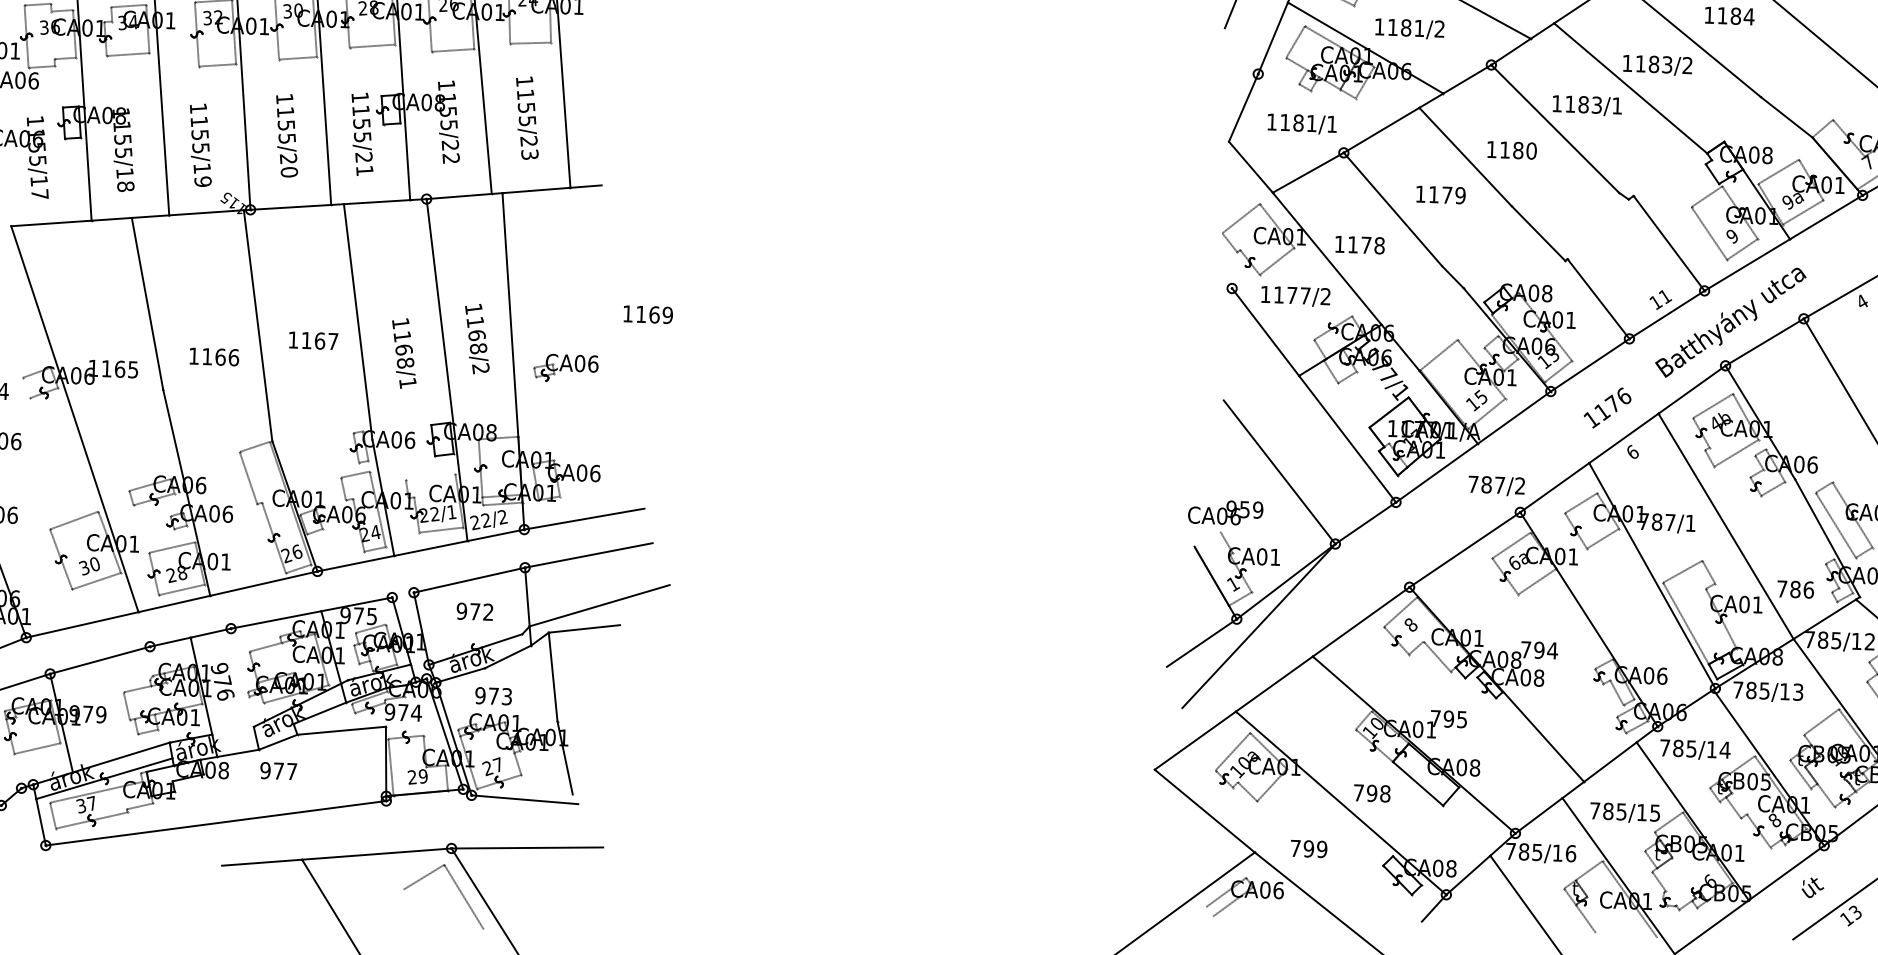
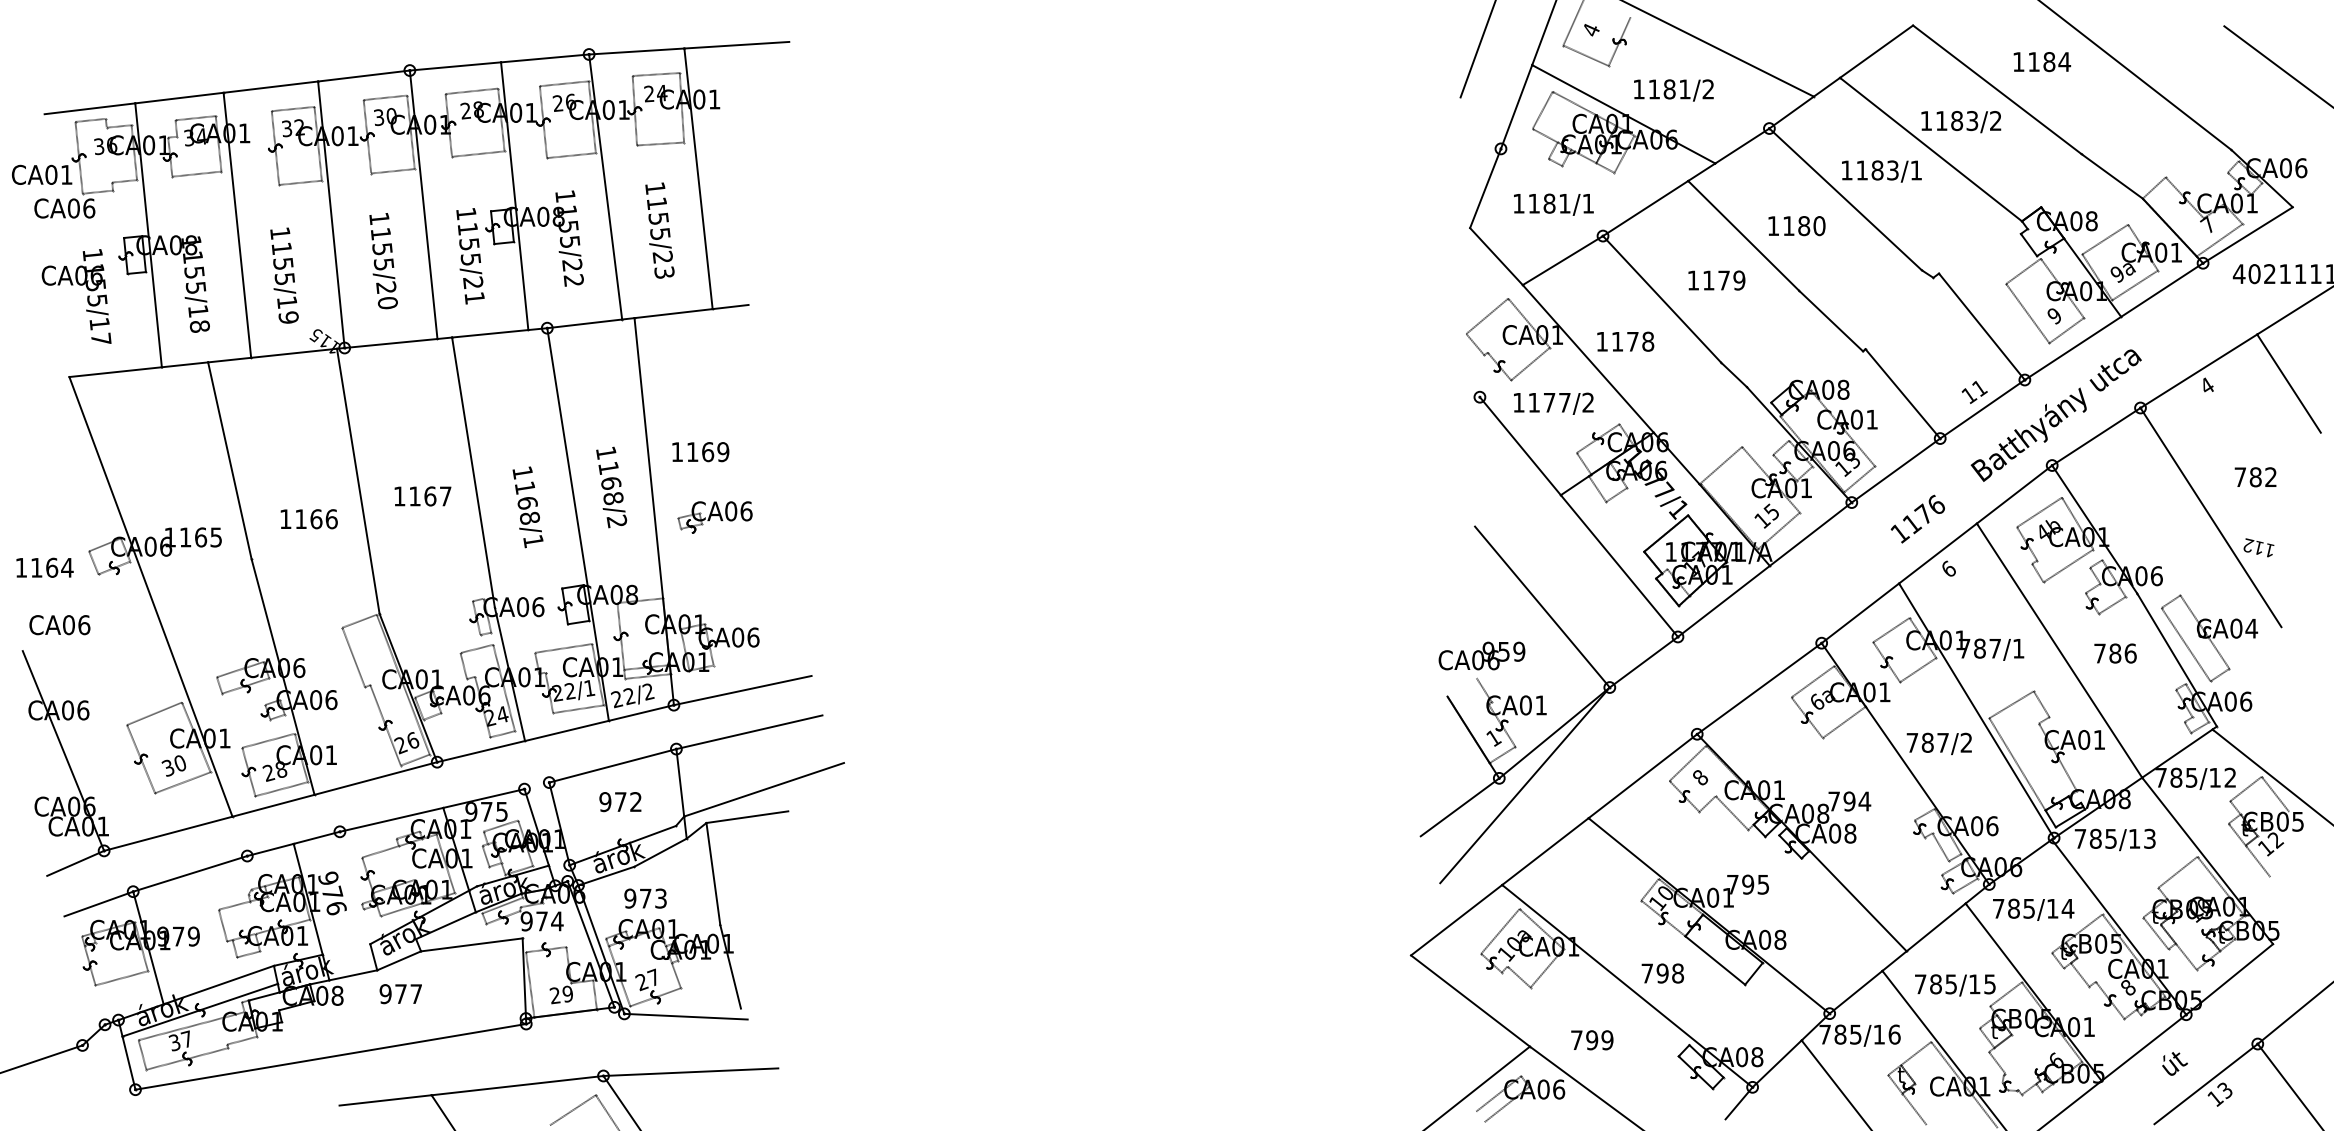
text: (648, 315) -> (700, 452), moved
line: (26, 387) -> (93, 562), added
line: (430, 477) -> (563, 648), added
text: (1495, 485) -> (1938, 743), moved
text: (1795, 589) -> (2115, 653), moved

